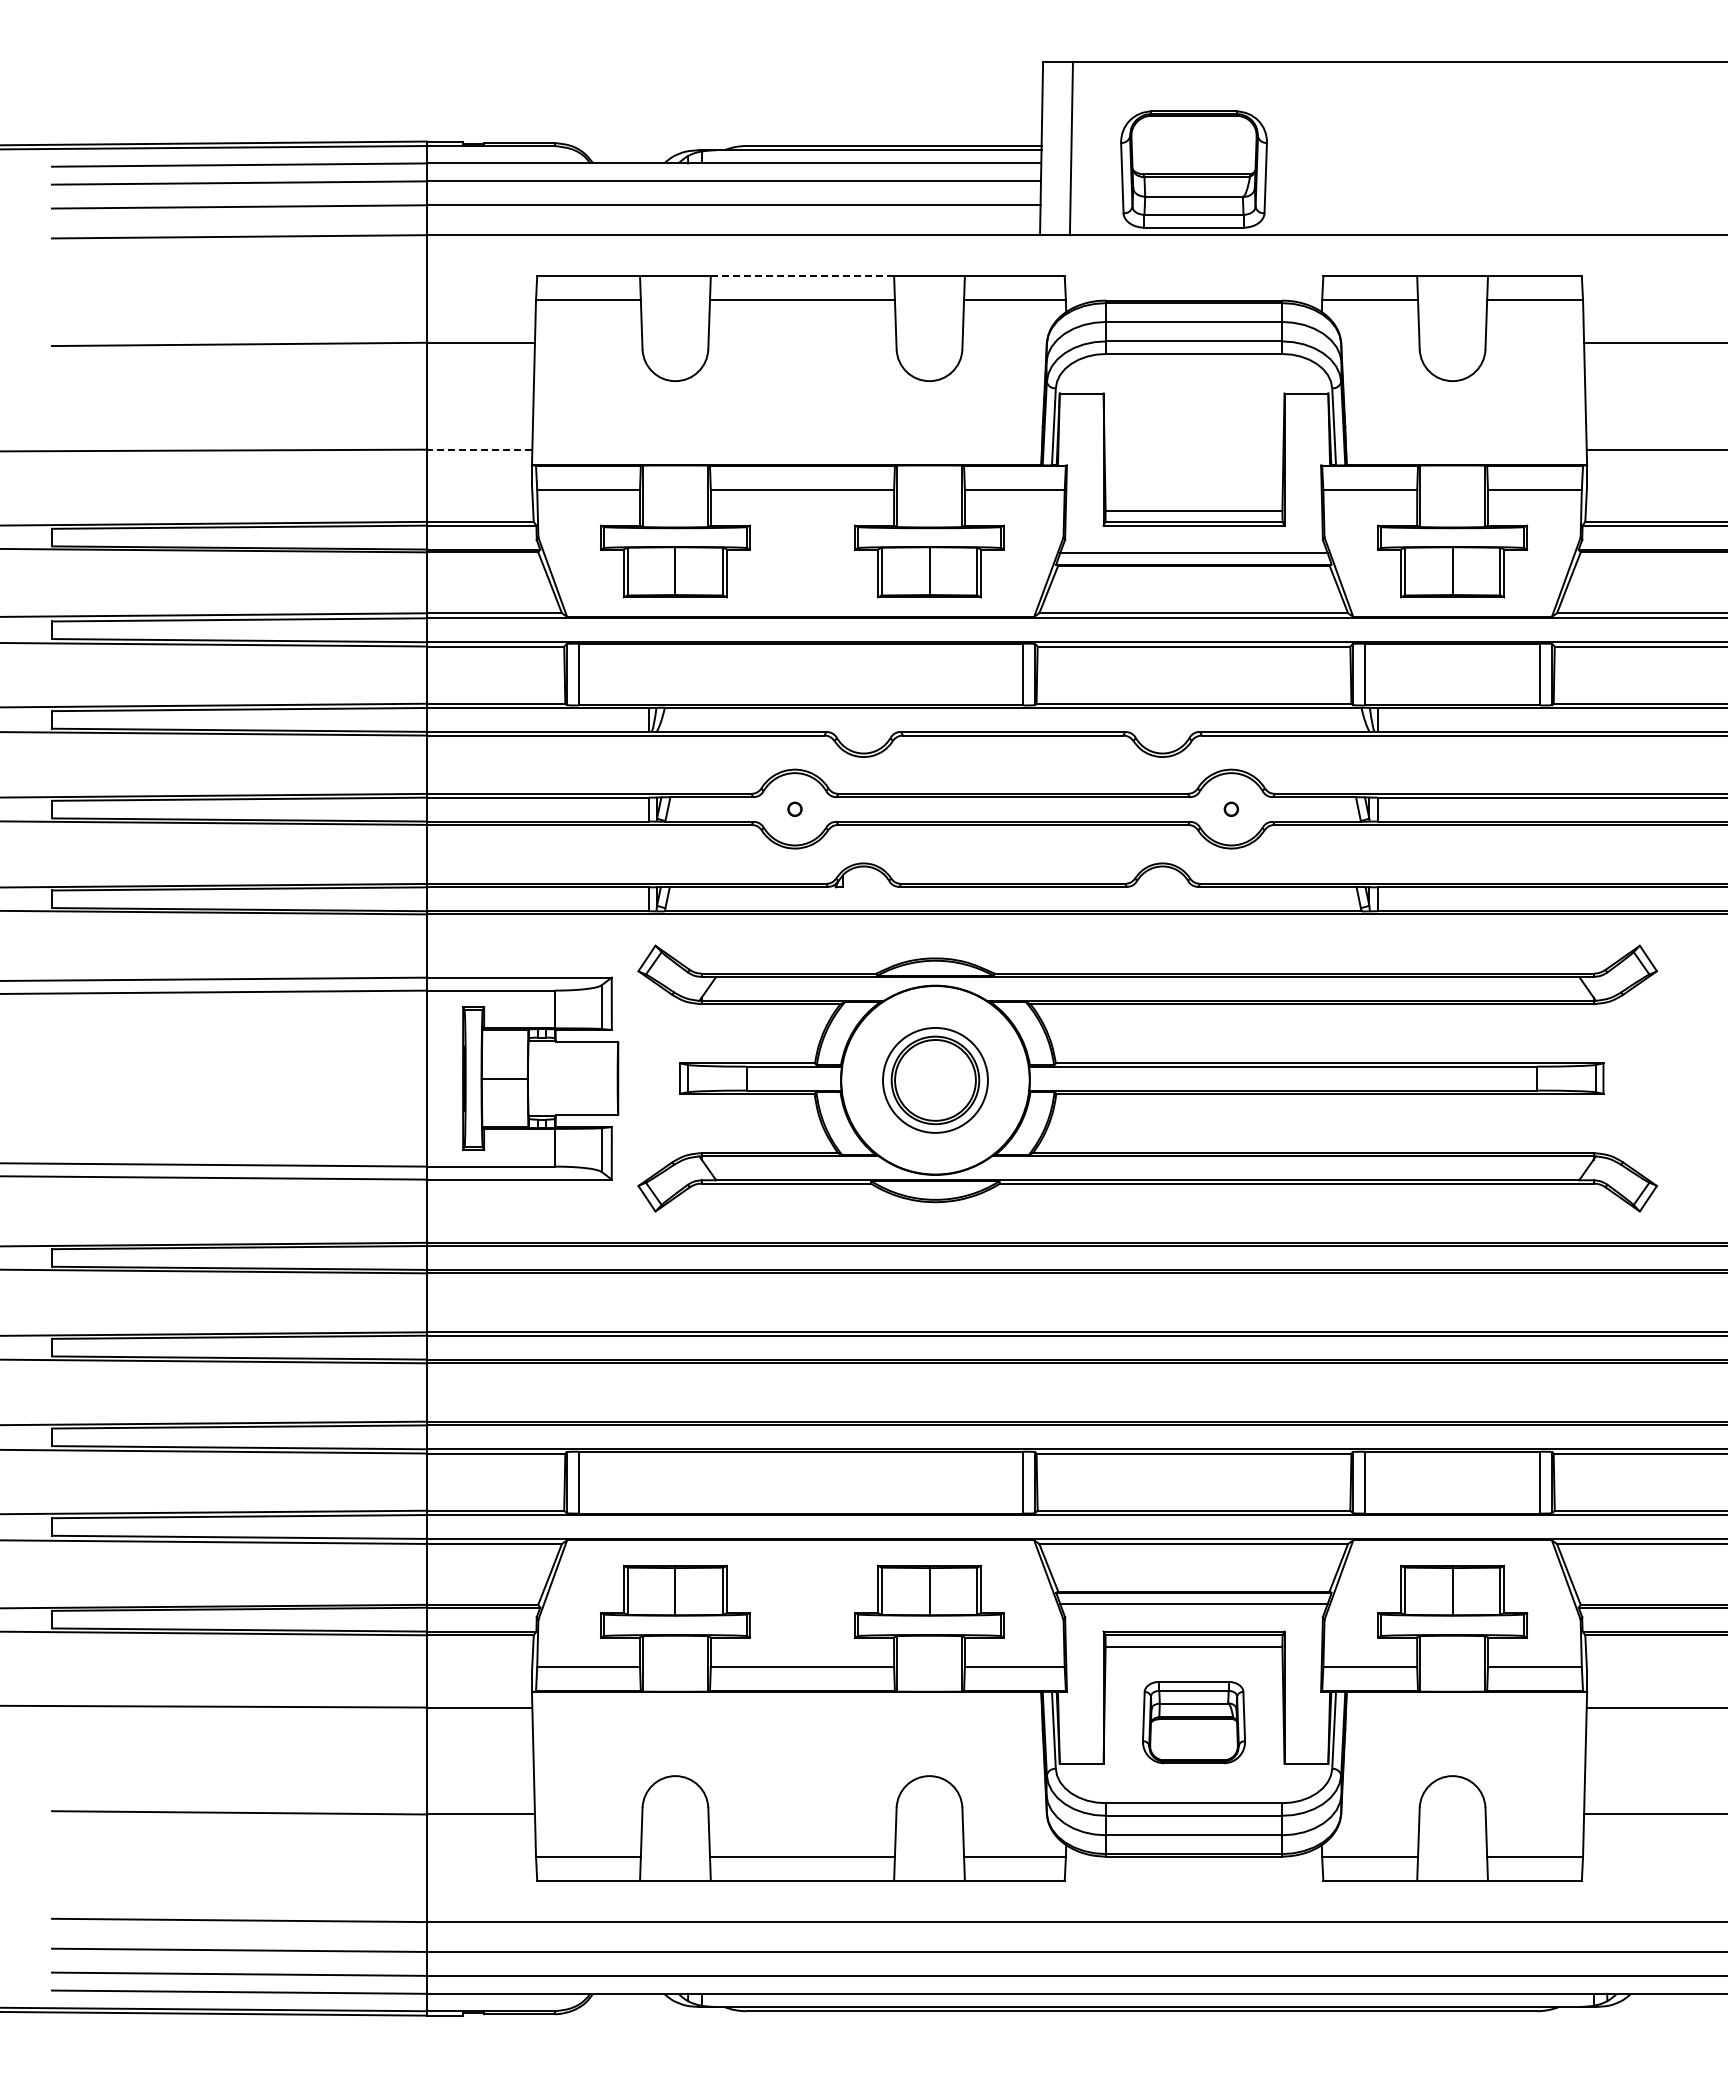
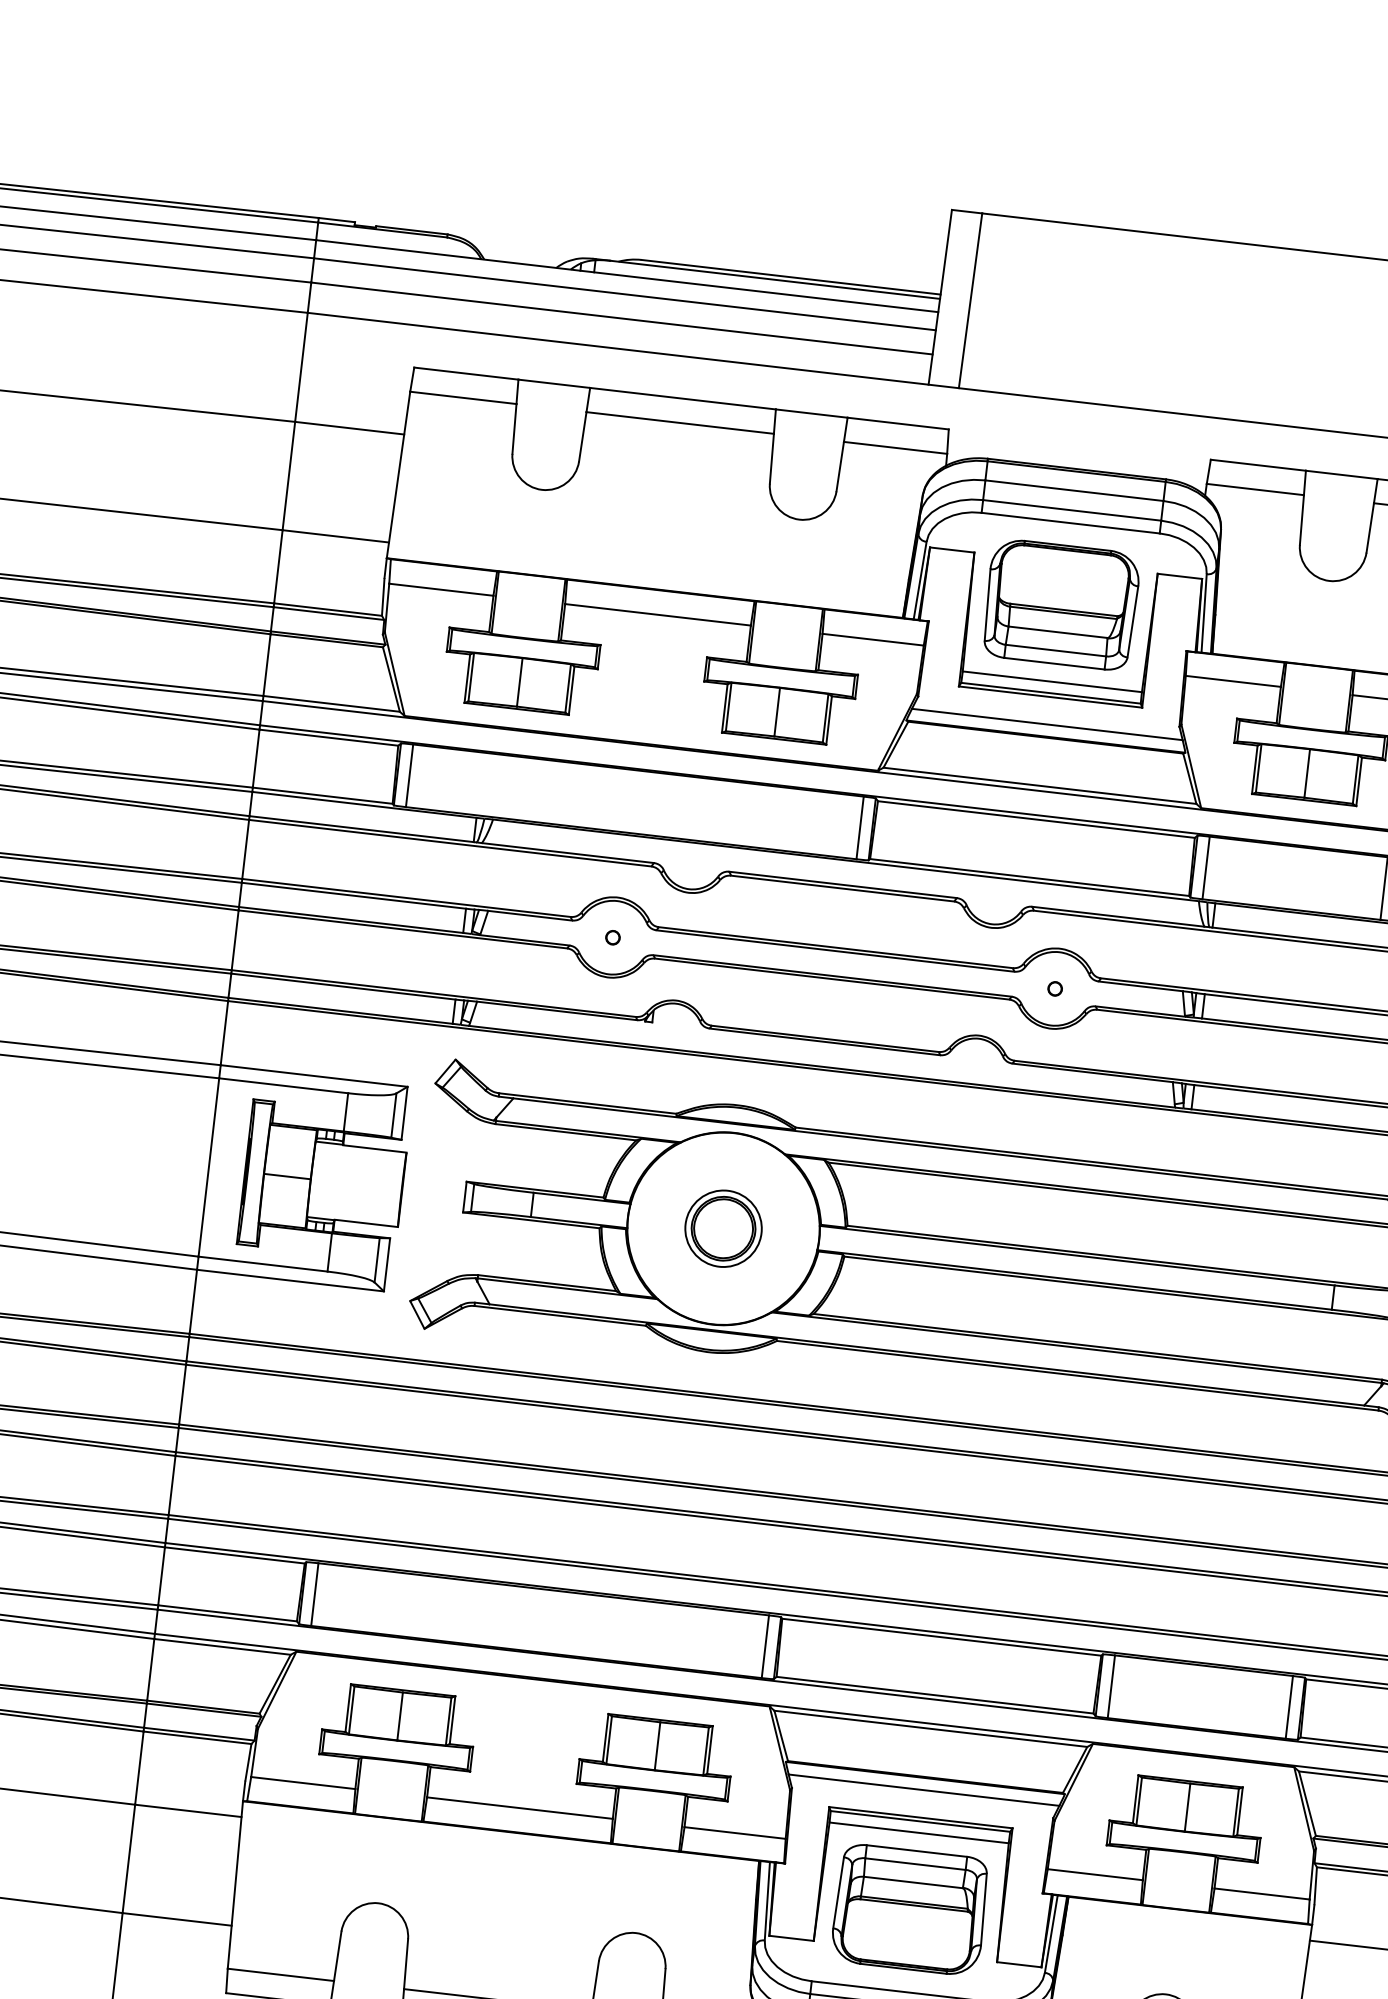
part: (1193, 169) -> (1060, 604), moved
line: (802, 276) -> (683, 398), dashed -> solid
line: (479, 449) -> (335, 536), dashed -> solid
part: (935, 1079) -> (723, 1227), size x0.71
part: (1193, 1722) -> (909, 1909), size x1.43

